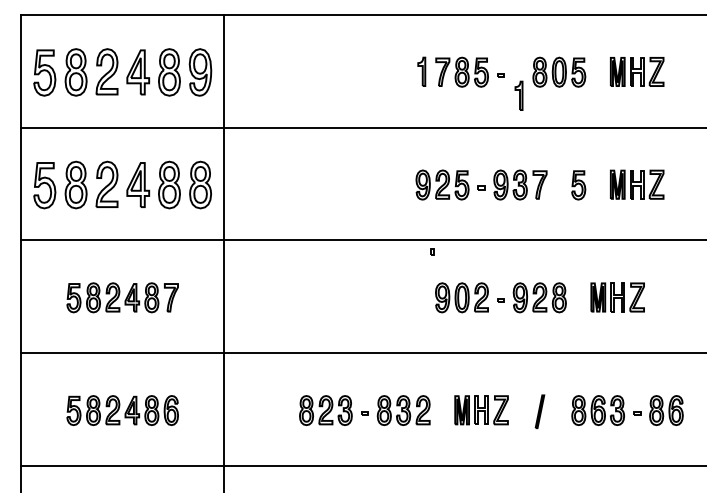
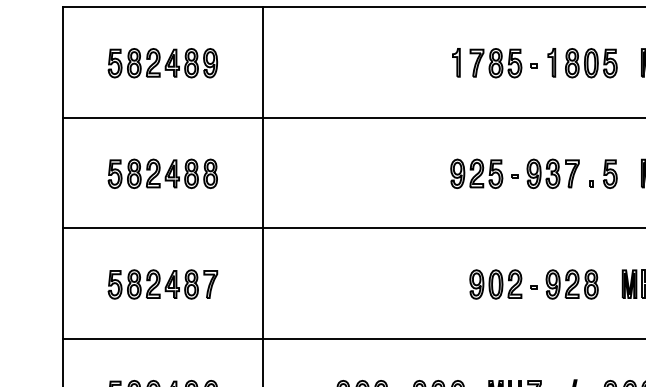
part: (122, 71) -> (162, 62), size x0.62
part: (518, 95) -> (551, 62), moved
part: (122, 184) -> (162, 173), size x0.62
part: (432, 251) -> (591, 184), moved

